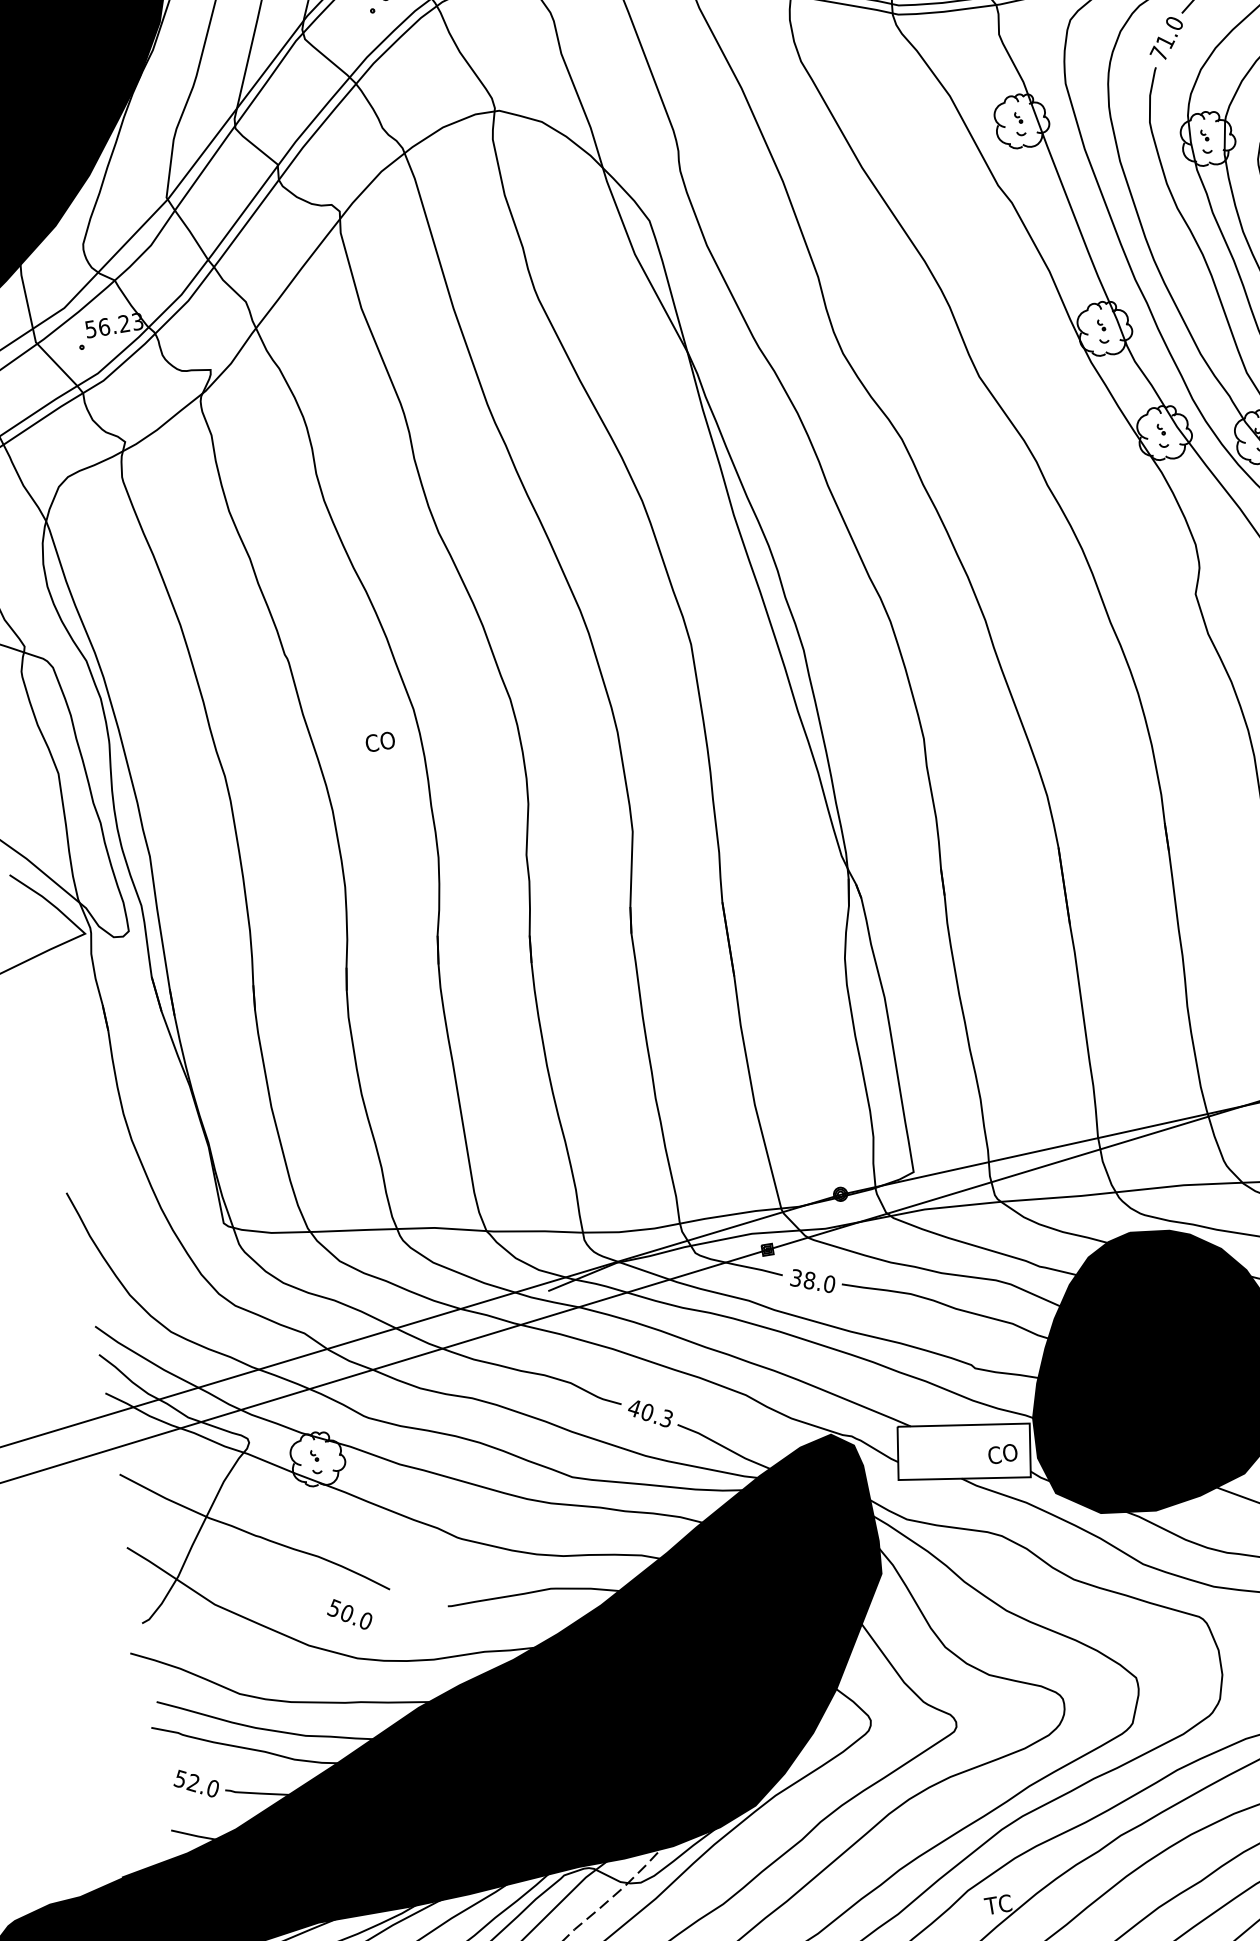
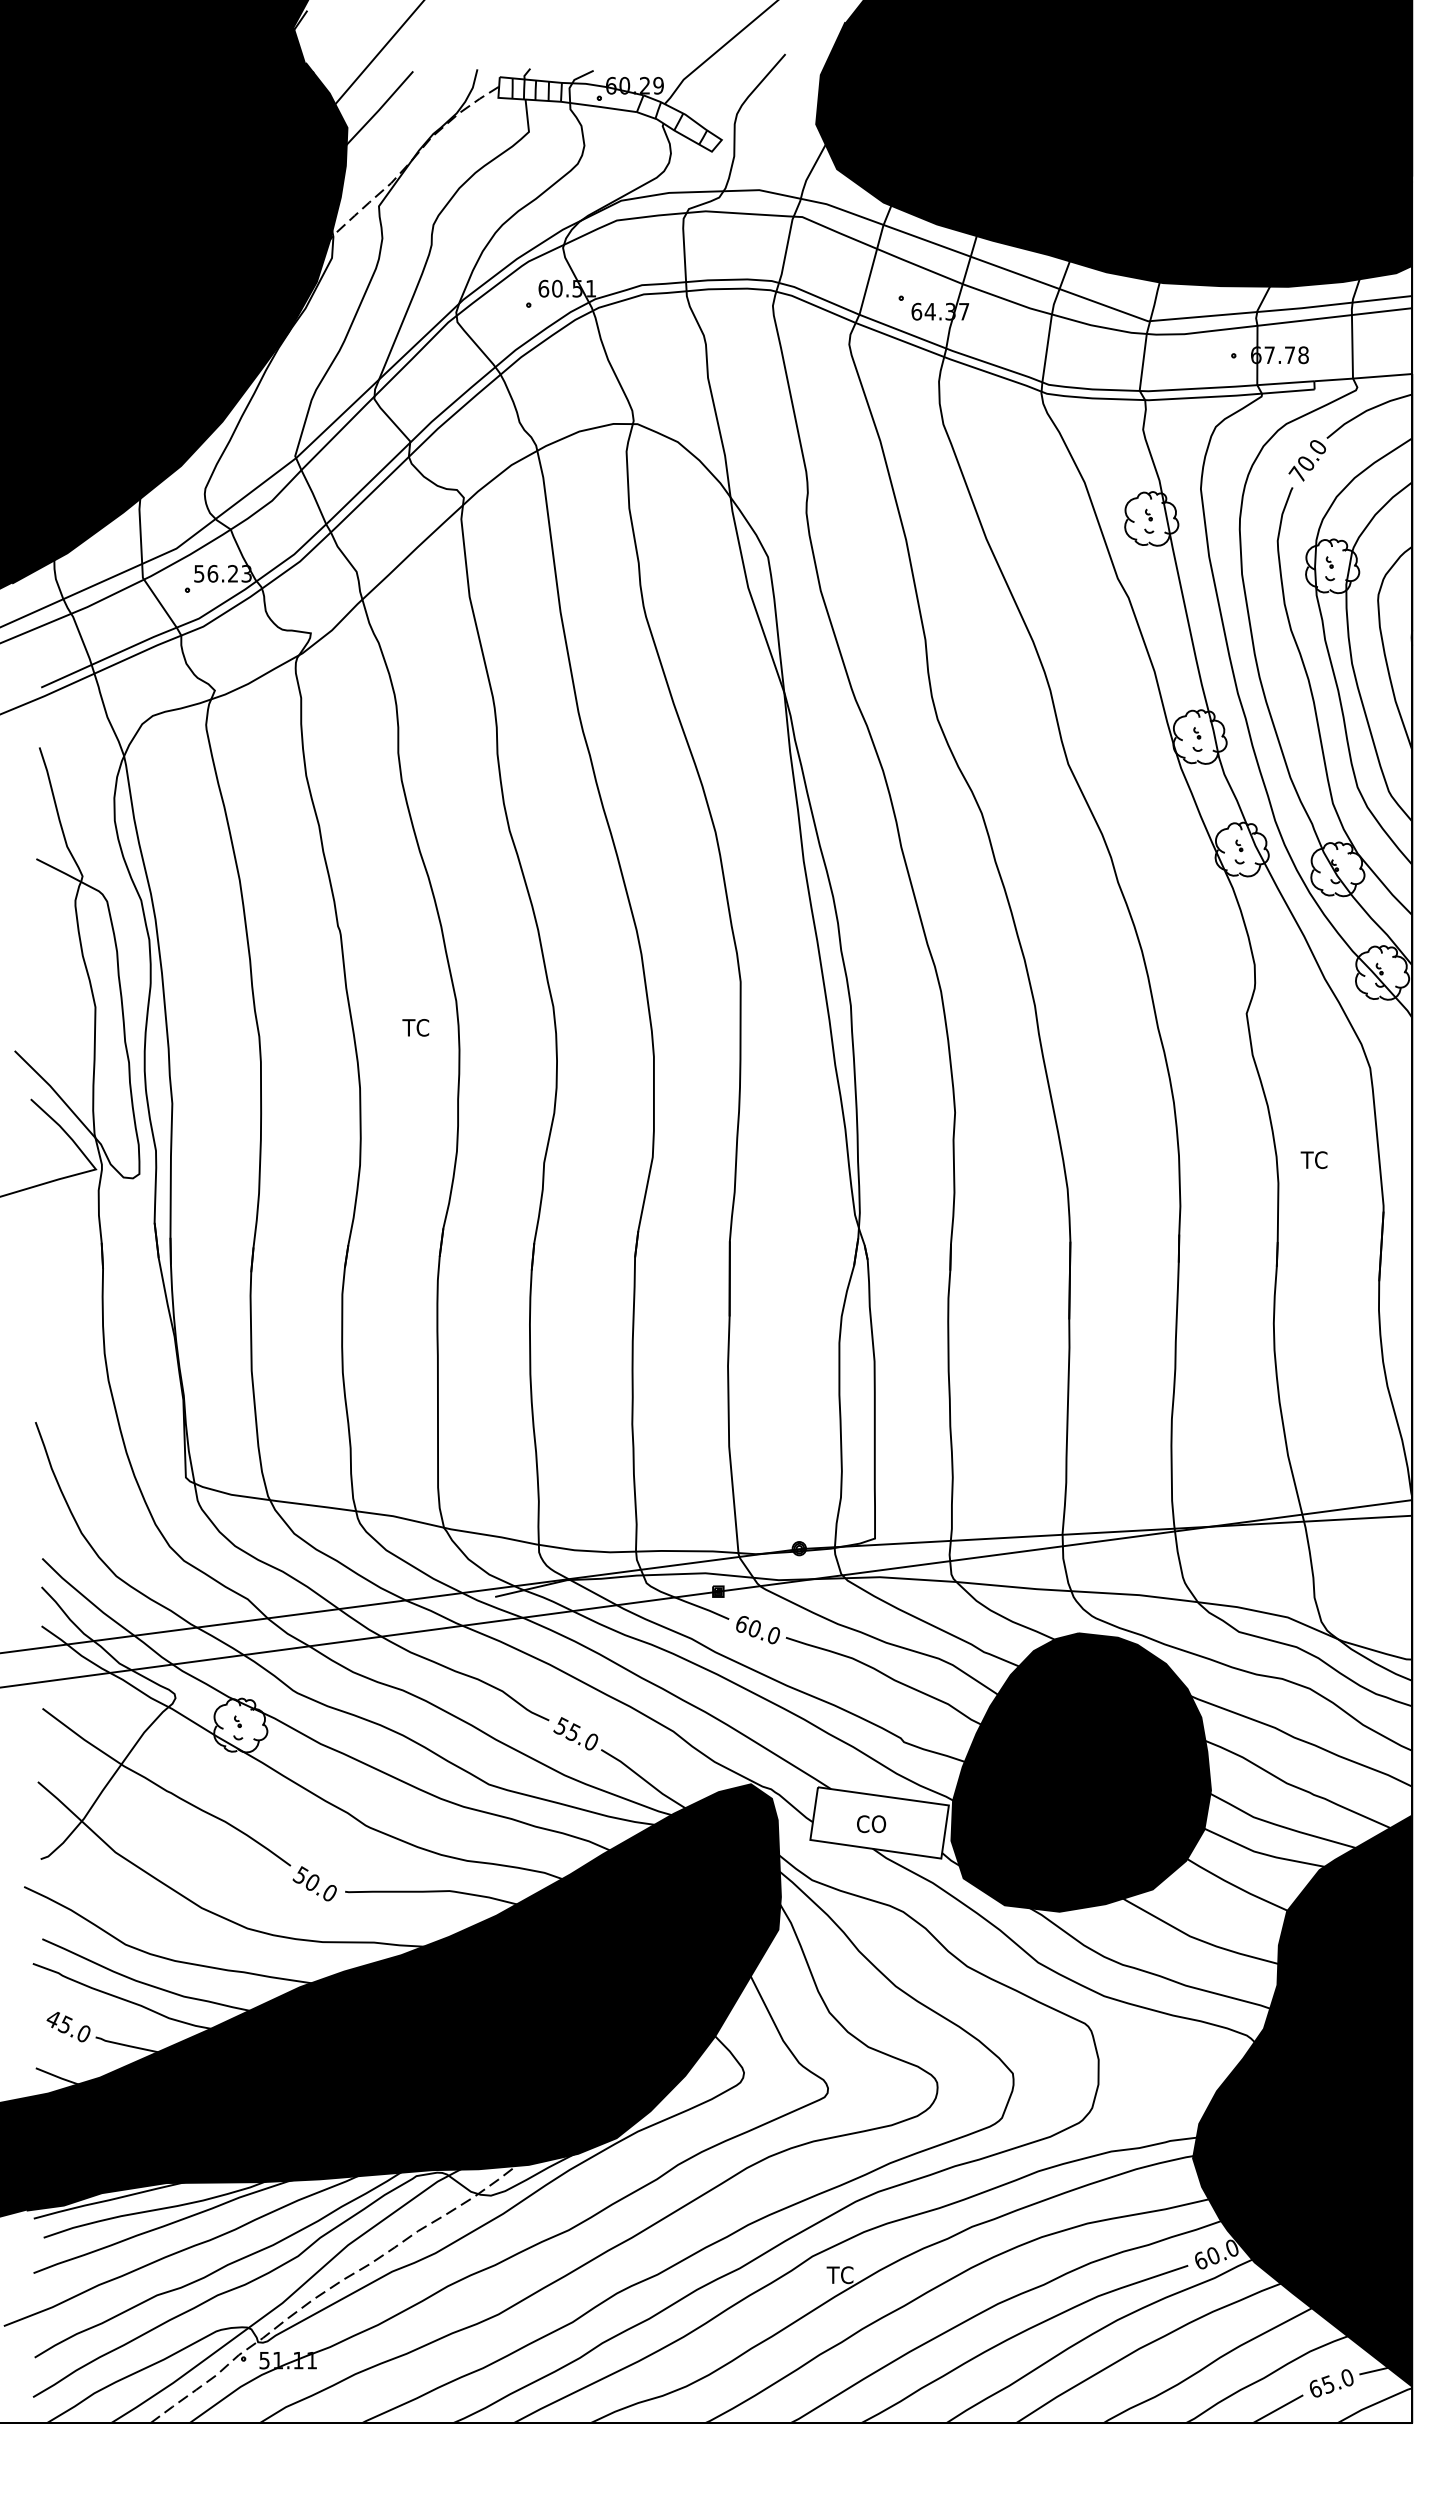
text: (1165, 41) -> (1306, 463), 71.0 -> 70.0
text: (379, 741) -> (417, 1027), CO -> TC
text: (802, 1279) -> (747, 1626), 38.0 -> 60.0
text: (649, 1412) -> (575, 1733), 40.3 -> 55.0
text: (1002, 1454) -> (871, 1824), moved
text: (349, 1614) -> (314, 1883), moved
text: (185, 1780) -> (58, 2021), 52.0 -> 45.0

